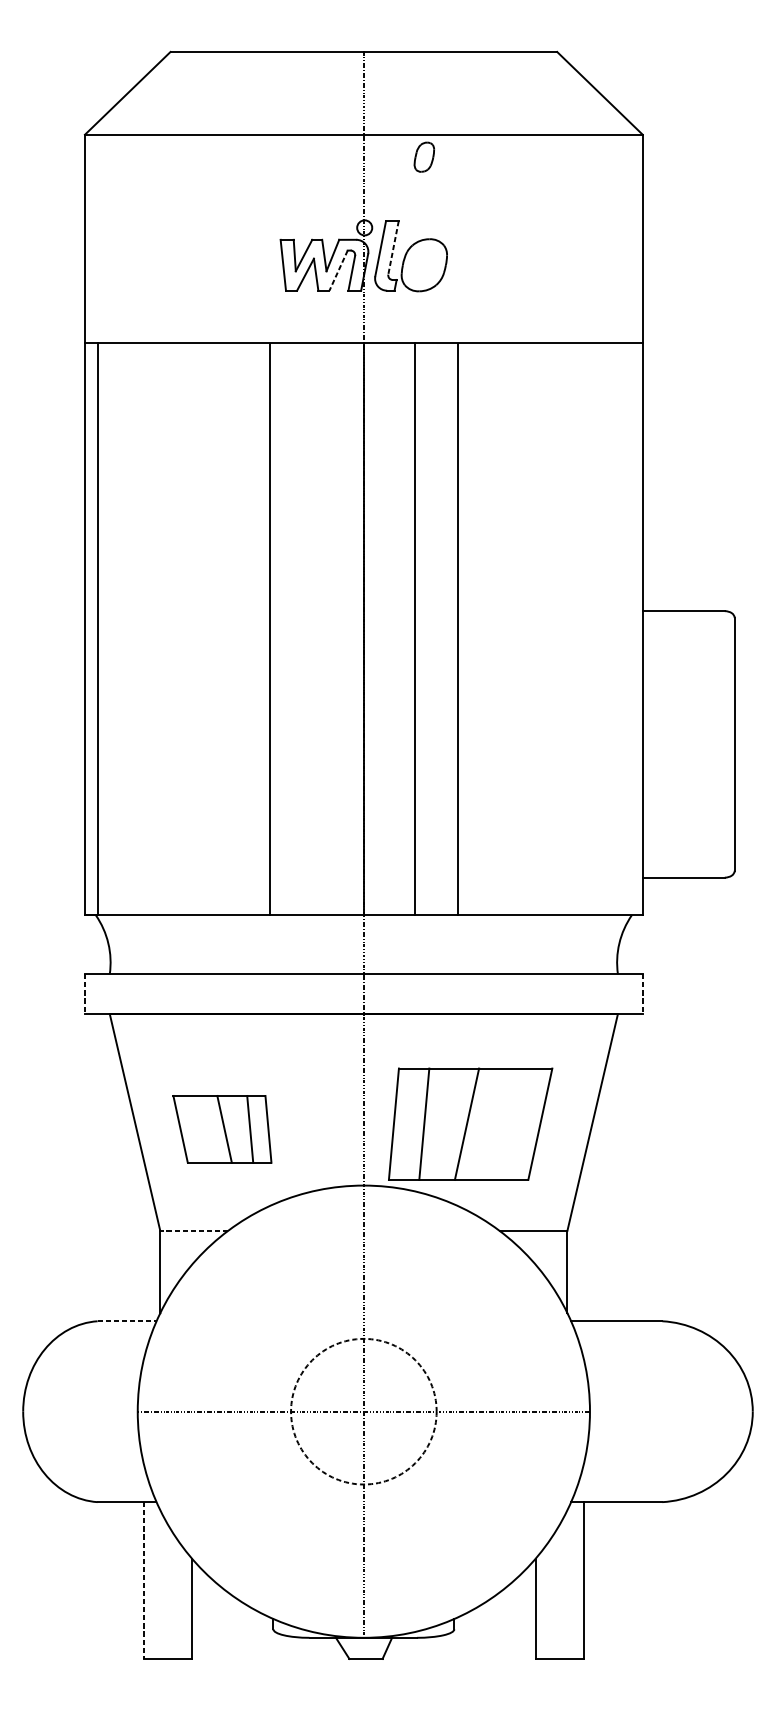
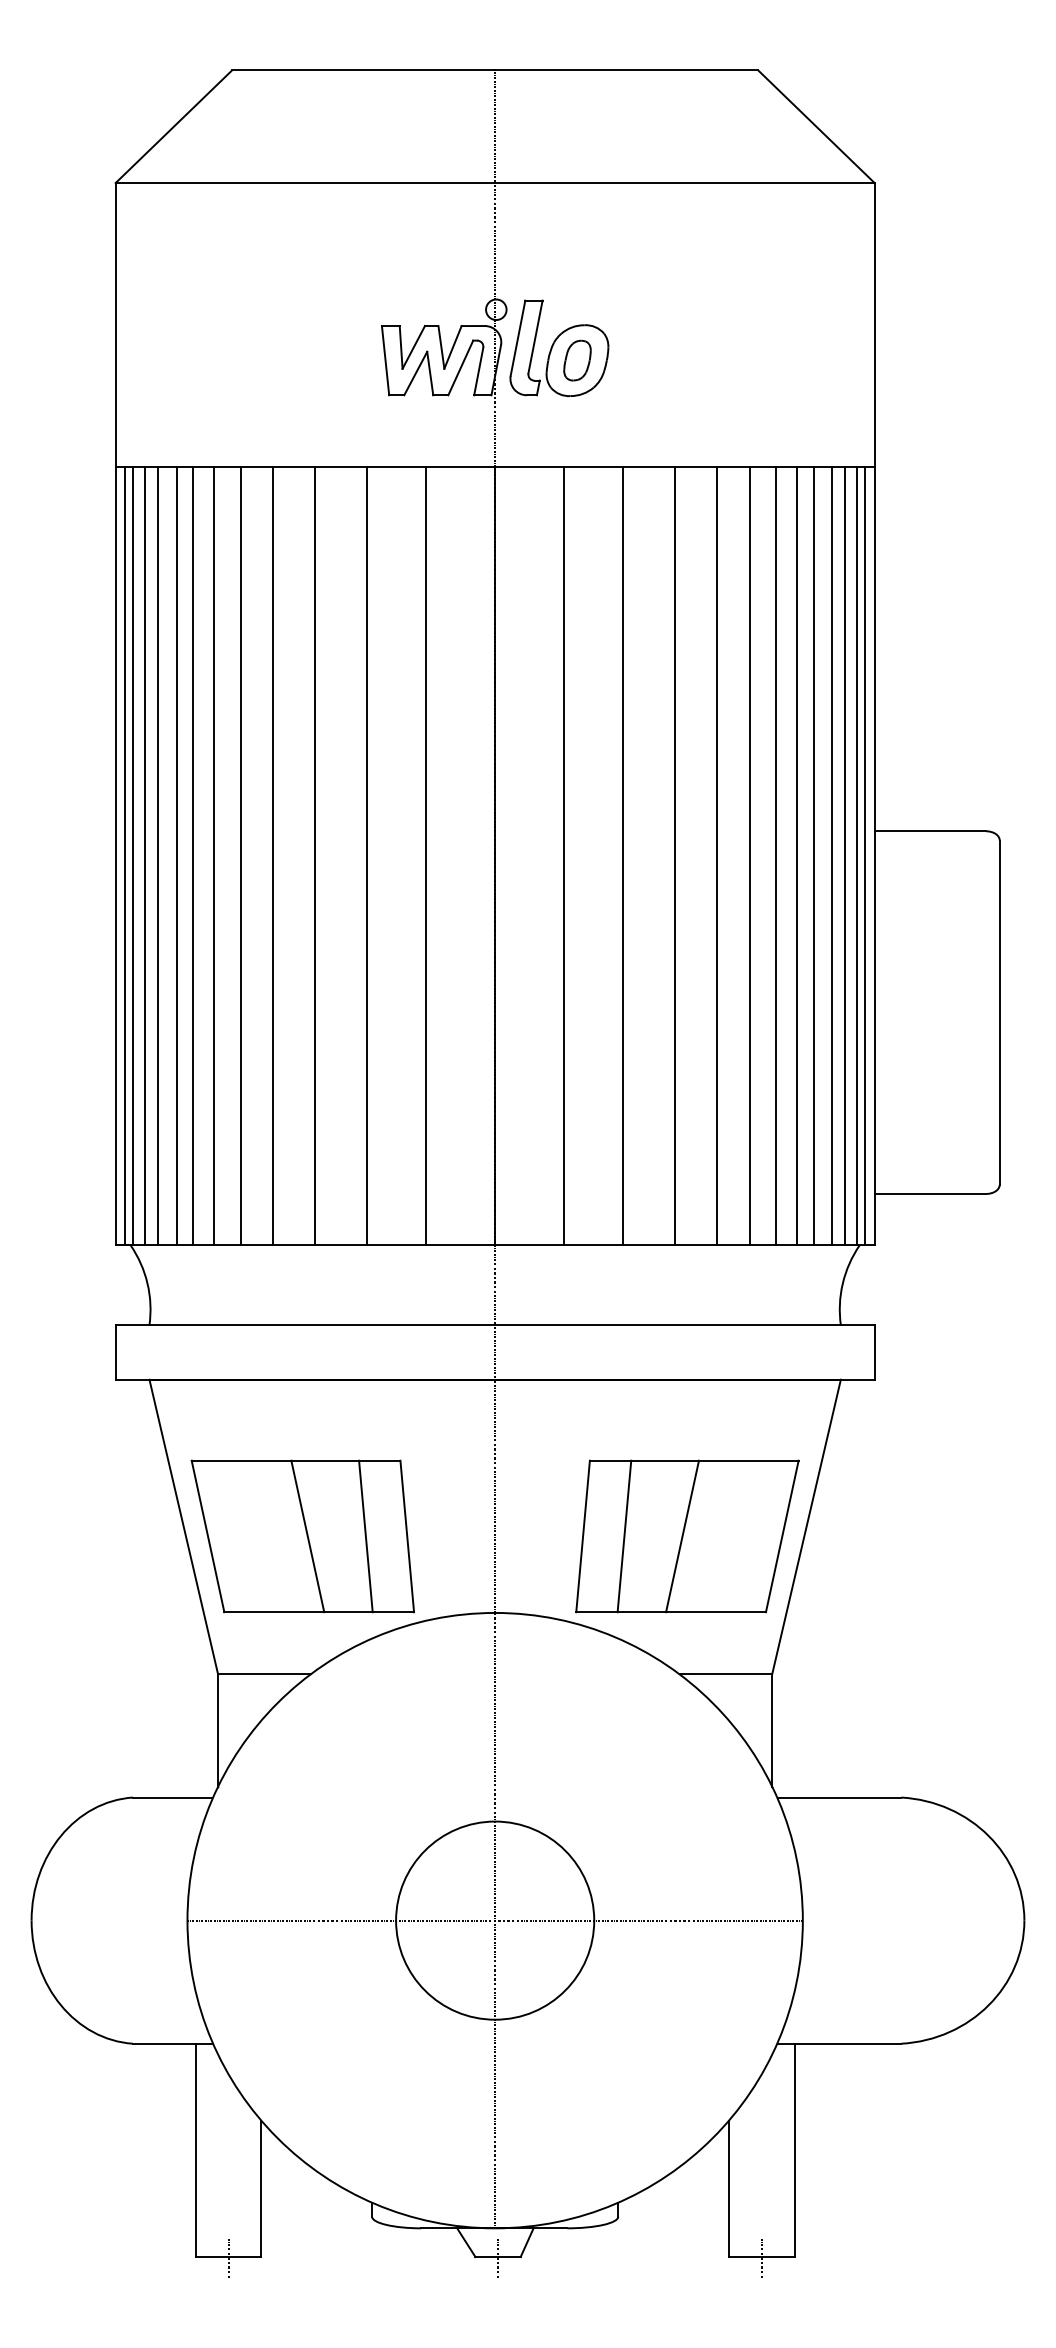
part: (424, 157) -> (577, 360), moved
line: (393, 248) -> (535, 337), dashed -> solid
line: (338, 270) -> (460, 367), dashed -> solid
line: (92, 628) -> (125, 855), added
line: (106, 628) -> (145, 855), added
line: (116, 628) -> (158, 855), added
line: (129, 628) -> (176, 855), added
line: (142, 628) -> (193, 855), added
line: (157, 628) -> (214, 855), added
line: (176, 628) -> (240, 855), added
line: (200, 628) -> (273, 855), added
line: (231, 628) -> (315, 855), added
line: (313, 628) -> (426, 855), added
line: (496, 628) -> (675, 855), added
line: (527, 628) -> (717, 855), added
line: (550, 628) -> (749, 855), added
line: (570, 628) -> (776, 855), added
line: (586, 628) -> (797, 855), added
line: (597, 628) -> (813, 855), added
line: (611, 628) -> (831, 855), added
line: (620, 628) -> (844, 855), added
line: (630, 628) -> (857, 855), added
line: (636, 628) -> (865, 855), added
line: (84, 994) -> (115, 1353), dashed -> solid
line: (642, 994) -> (874, 1353), dashed -> solid
part: (470, 1124) -> (687, 1536), moved
part: (222, 1129) -> (302, 1536), size x1.67
line: (193, 1230) -> (263, 1674), dashed -> solid
line: (126, 1321) -> (172, 1797), dashed -> solid
circle: (364, 1411) -> (495, 1920), dashed -> solid
line: (143, 1580) -> (195, 2150), dashed -> solid
line: (167, 1658) -> (228, 2256), added
line: (366, 1658) -> (498, 2256), added
line: (559, 1658) -> (761, 2256), added

